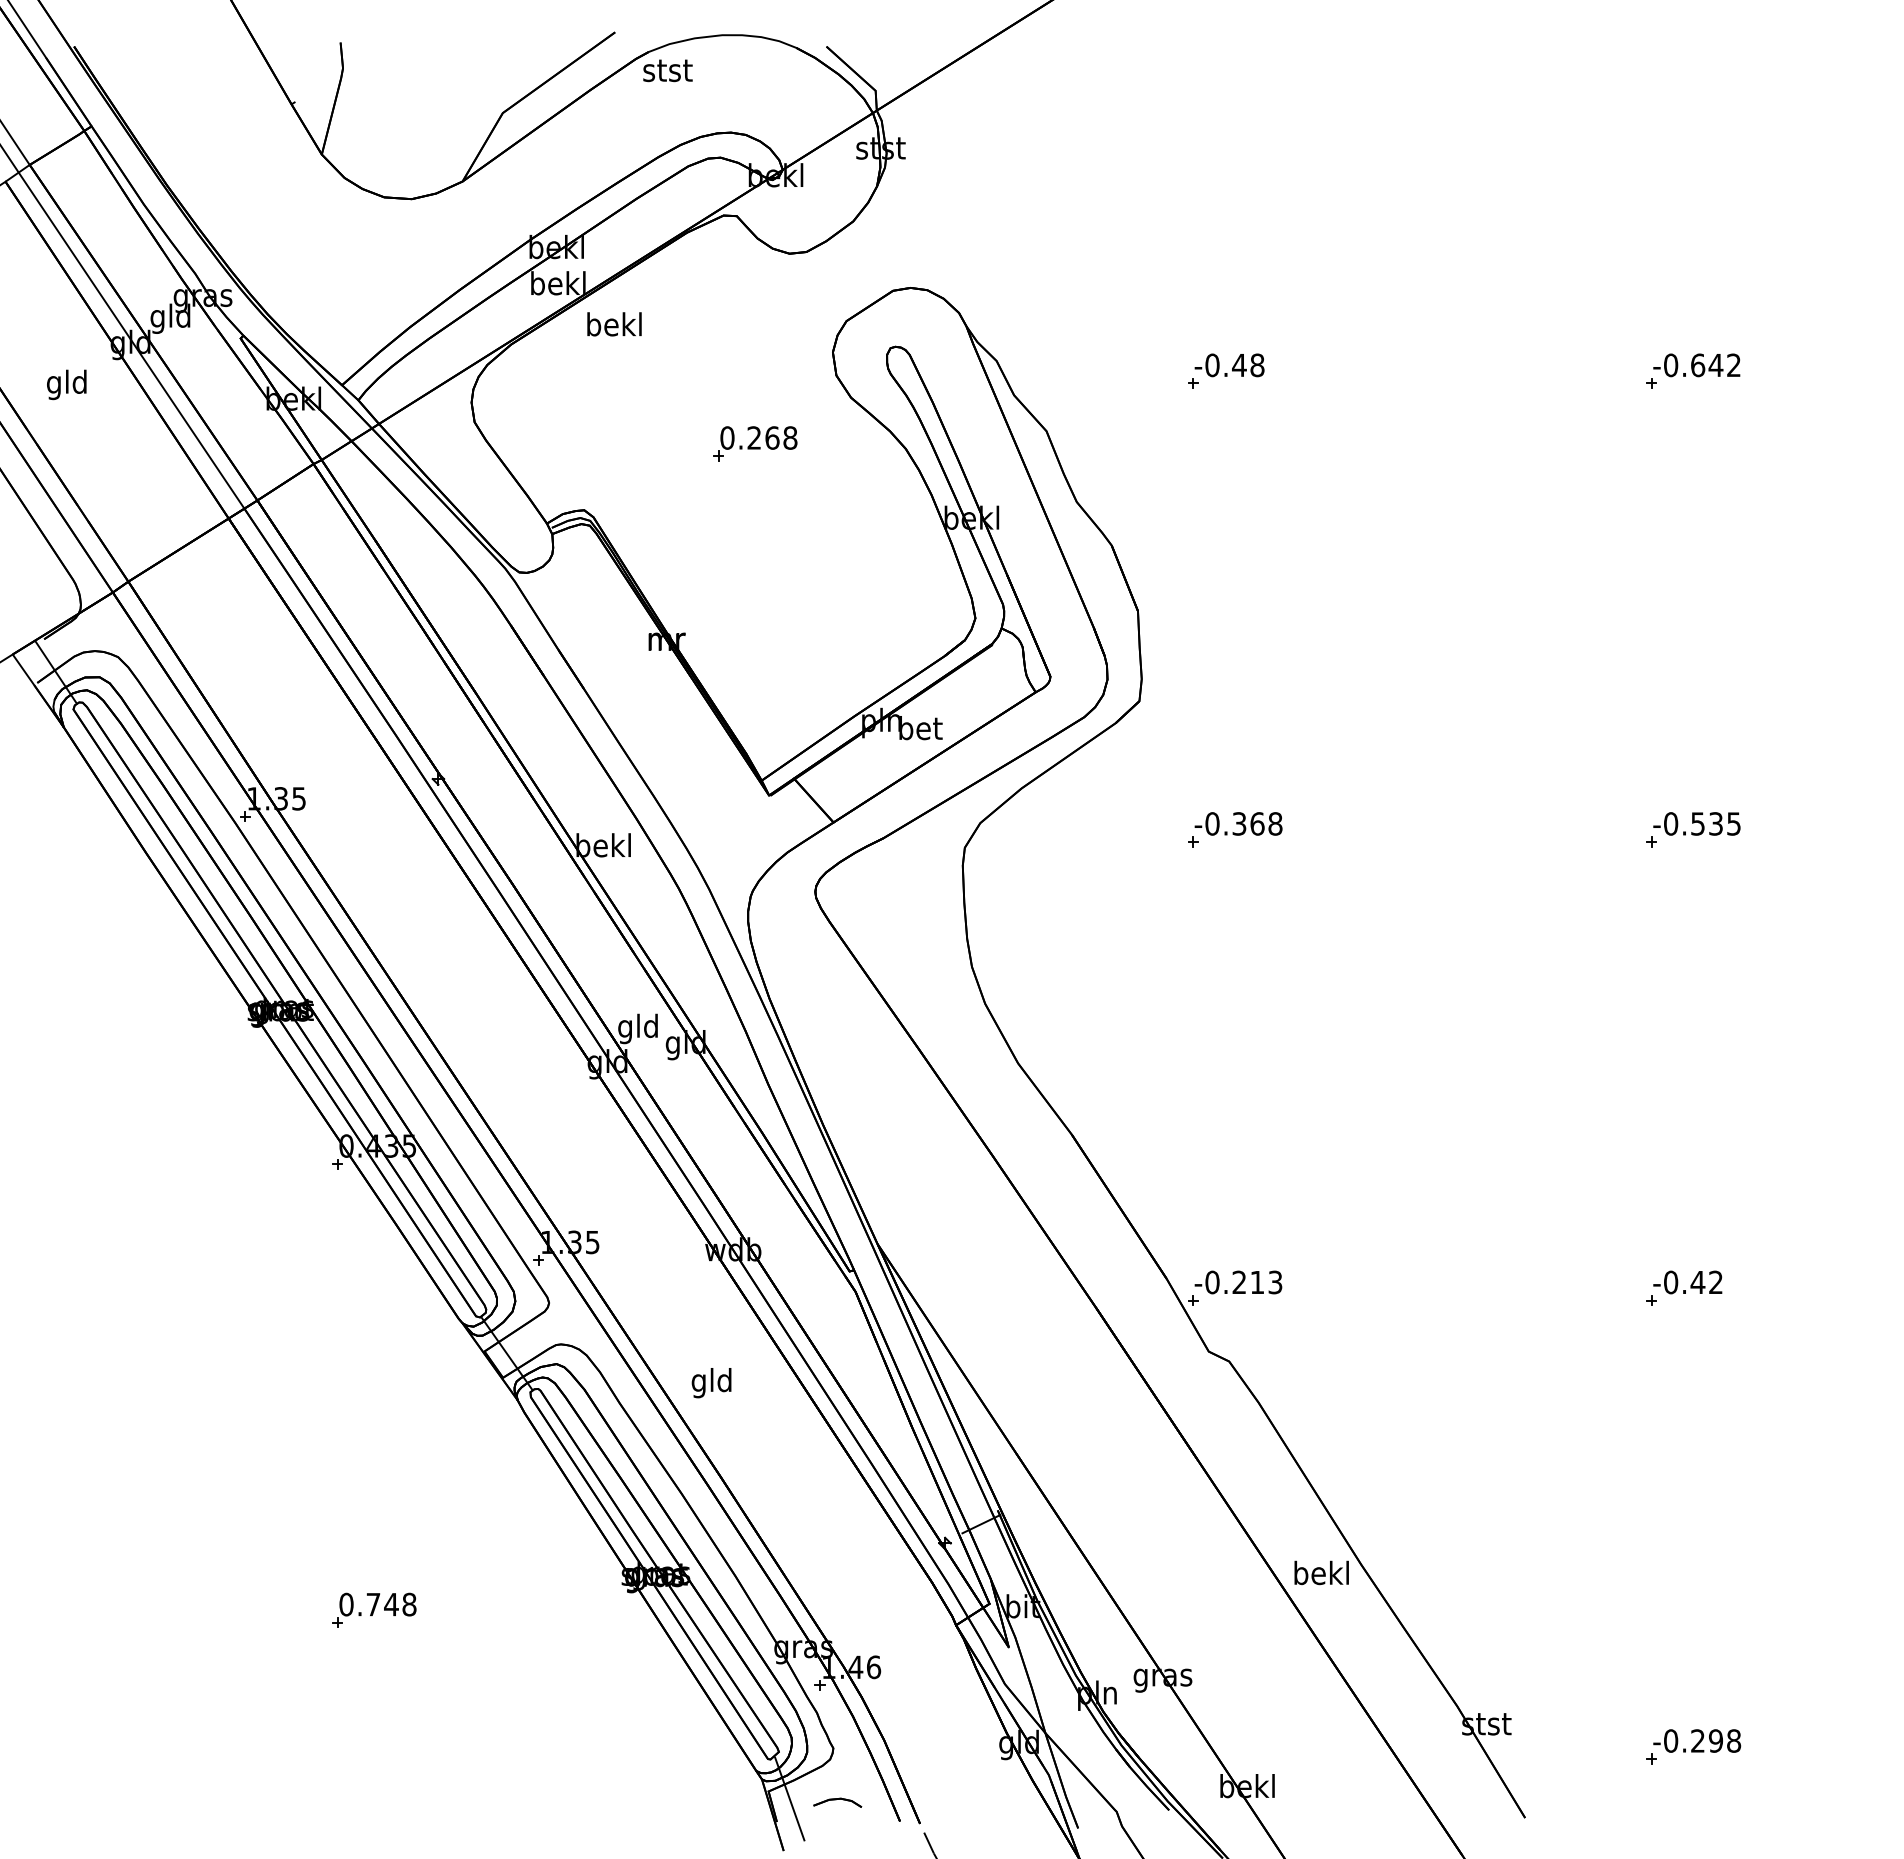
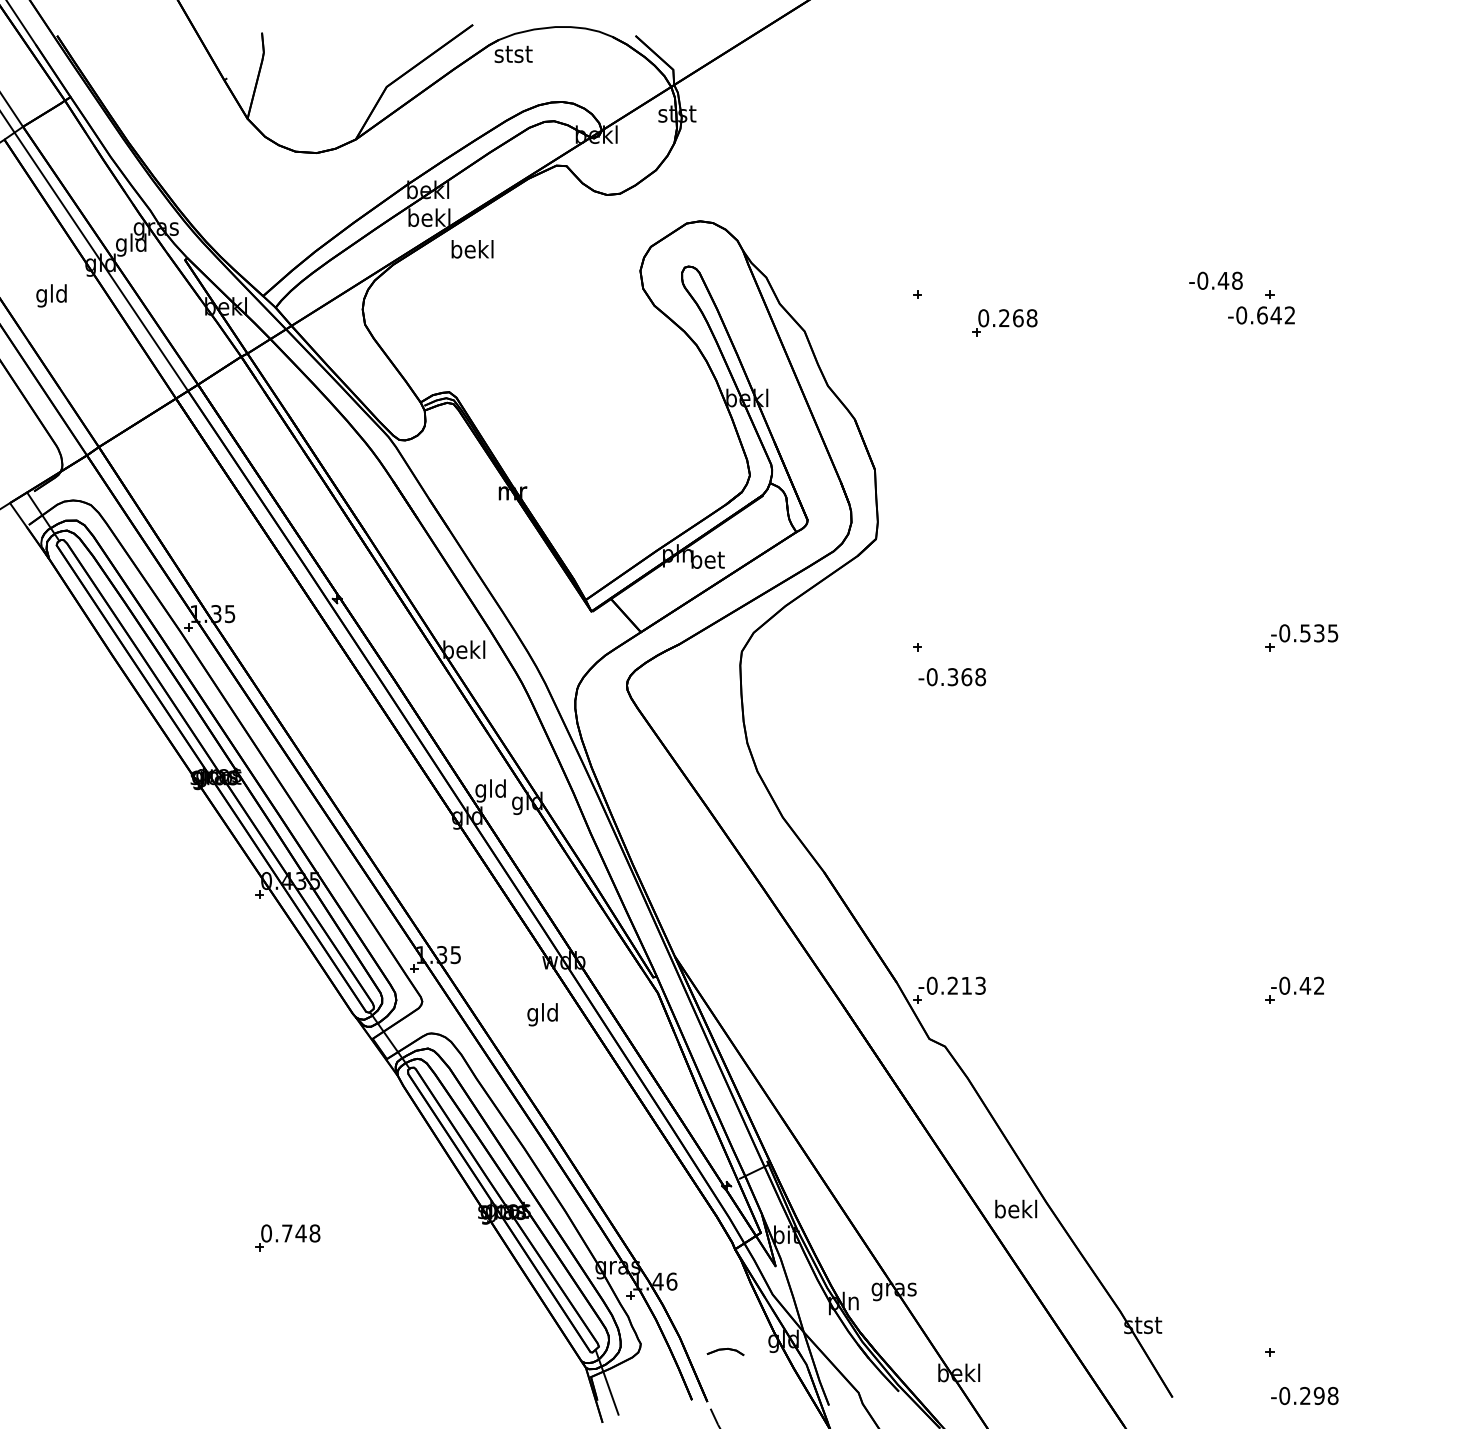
text: (1229, 365) -> (1215, 280), moved
text: (1696, 365) -> (1261, 315), moved
part: (755, 443) -> (1005, 322), moved
text: (1238, 823) -> (952, 676), moved
text: (711, 1383) -> (542, 1015), moved
text: (1697, 1740) -> (1305, 1395), moved
part: (837, 1802) -> (725, 1351), moved

